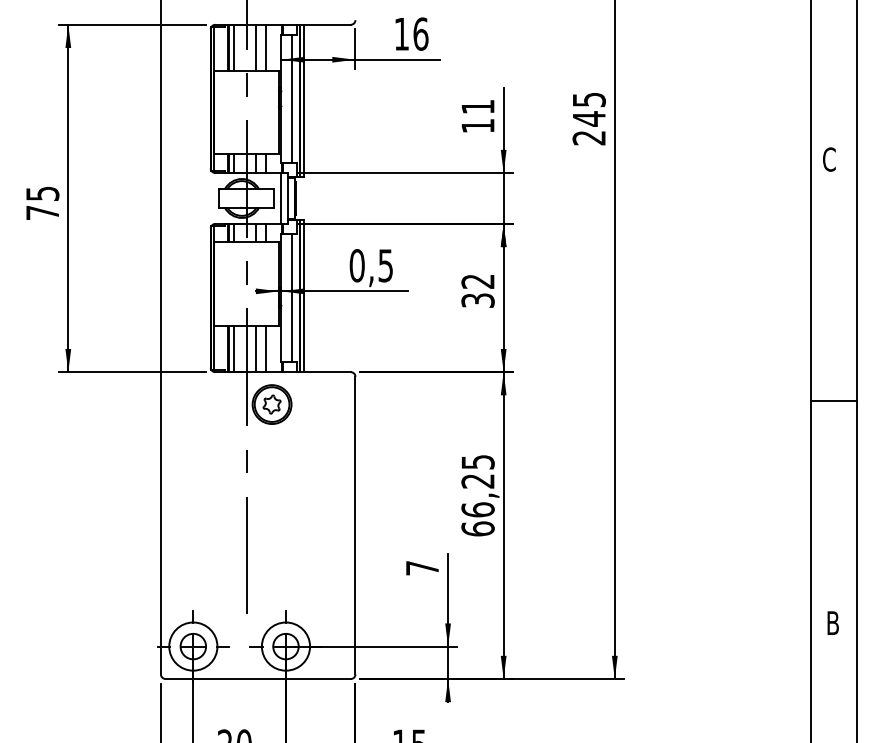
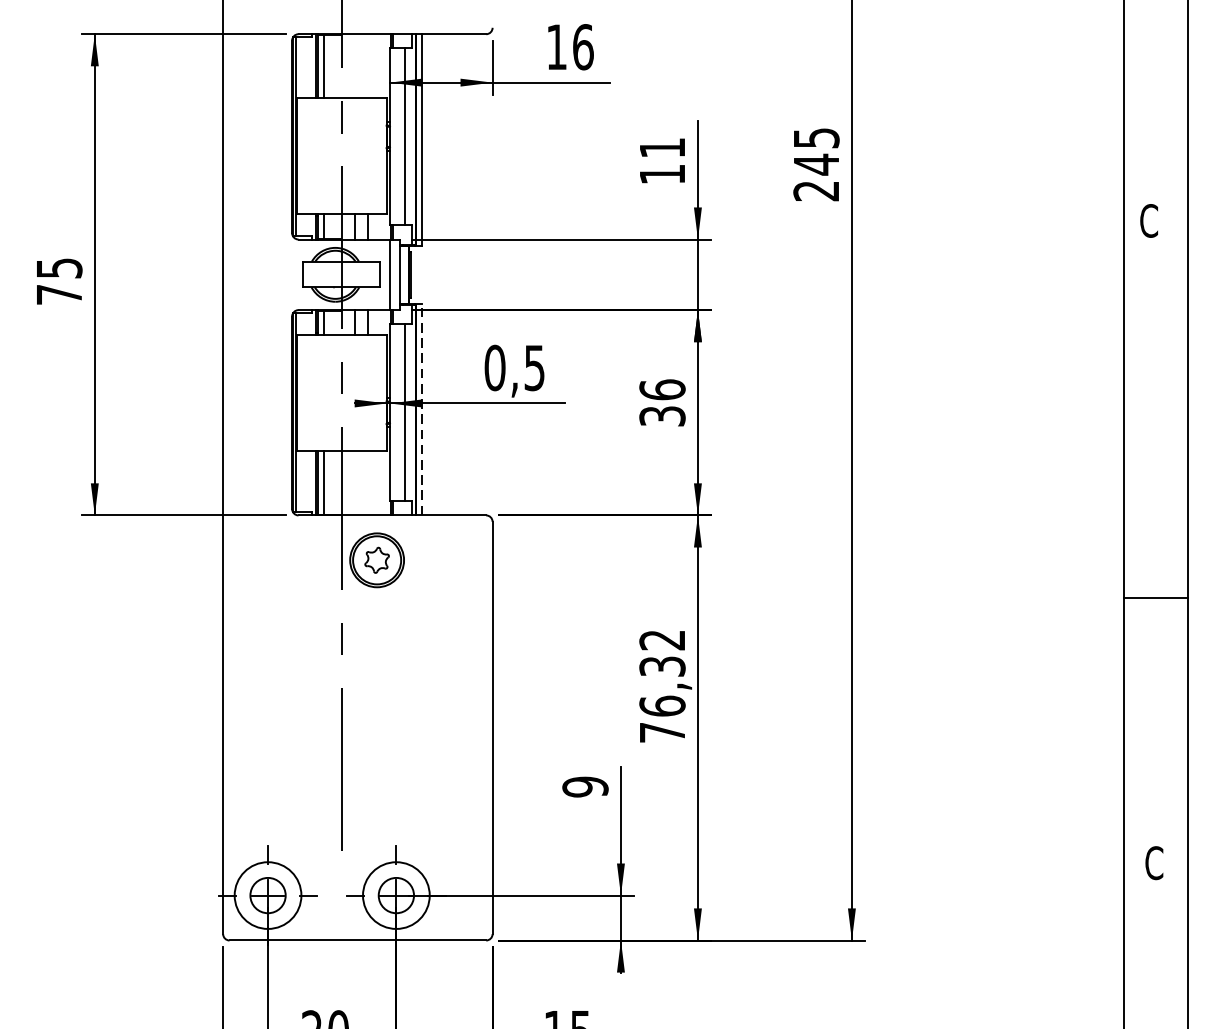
line: (256, 47) -> (355, 65), removed
line: (265, 47) -> (367, 65), removed
text: (477, 281) -> (661, 389), 32 -> 36
line: (304, 295) -> (422, 409), solid -> dashed
line: (256, 348) -> (355, 482), removed
line: (265, 348) -> (367, 482), removed
line: (834, 400) -> (1156, 597), moved
text: (477, 495) -> (661, 686), 66,25 -> 76,32
text: (422, 567) -> (585, 786), 7 -> 9
text: (832, 623) -> (1153, 863), B -> C

